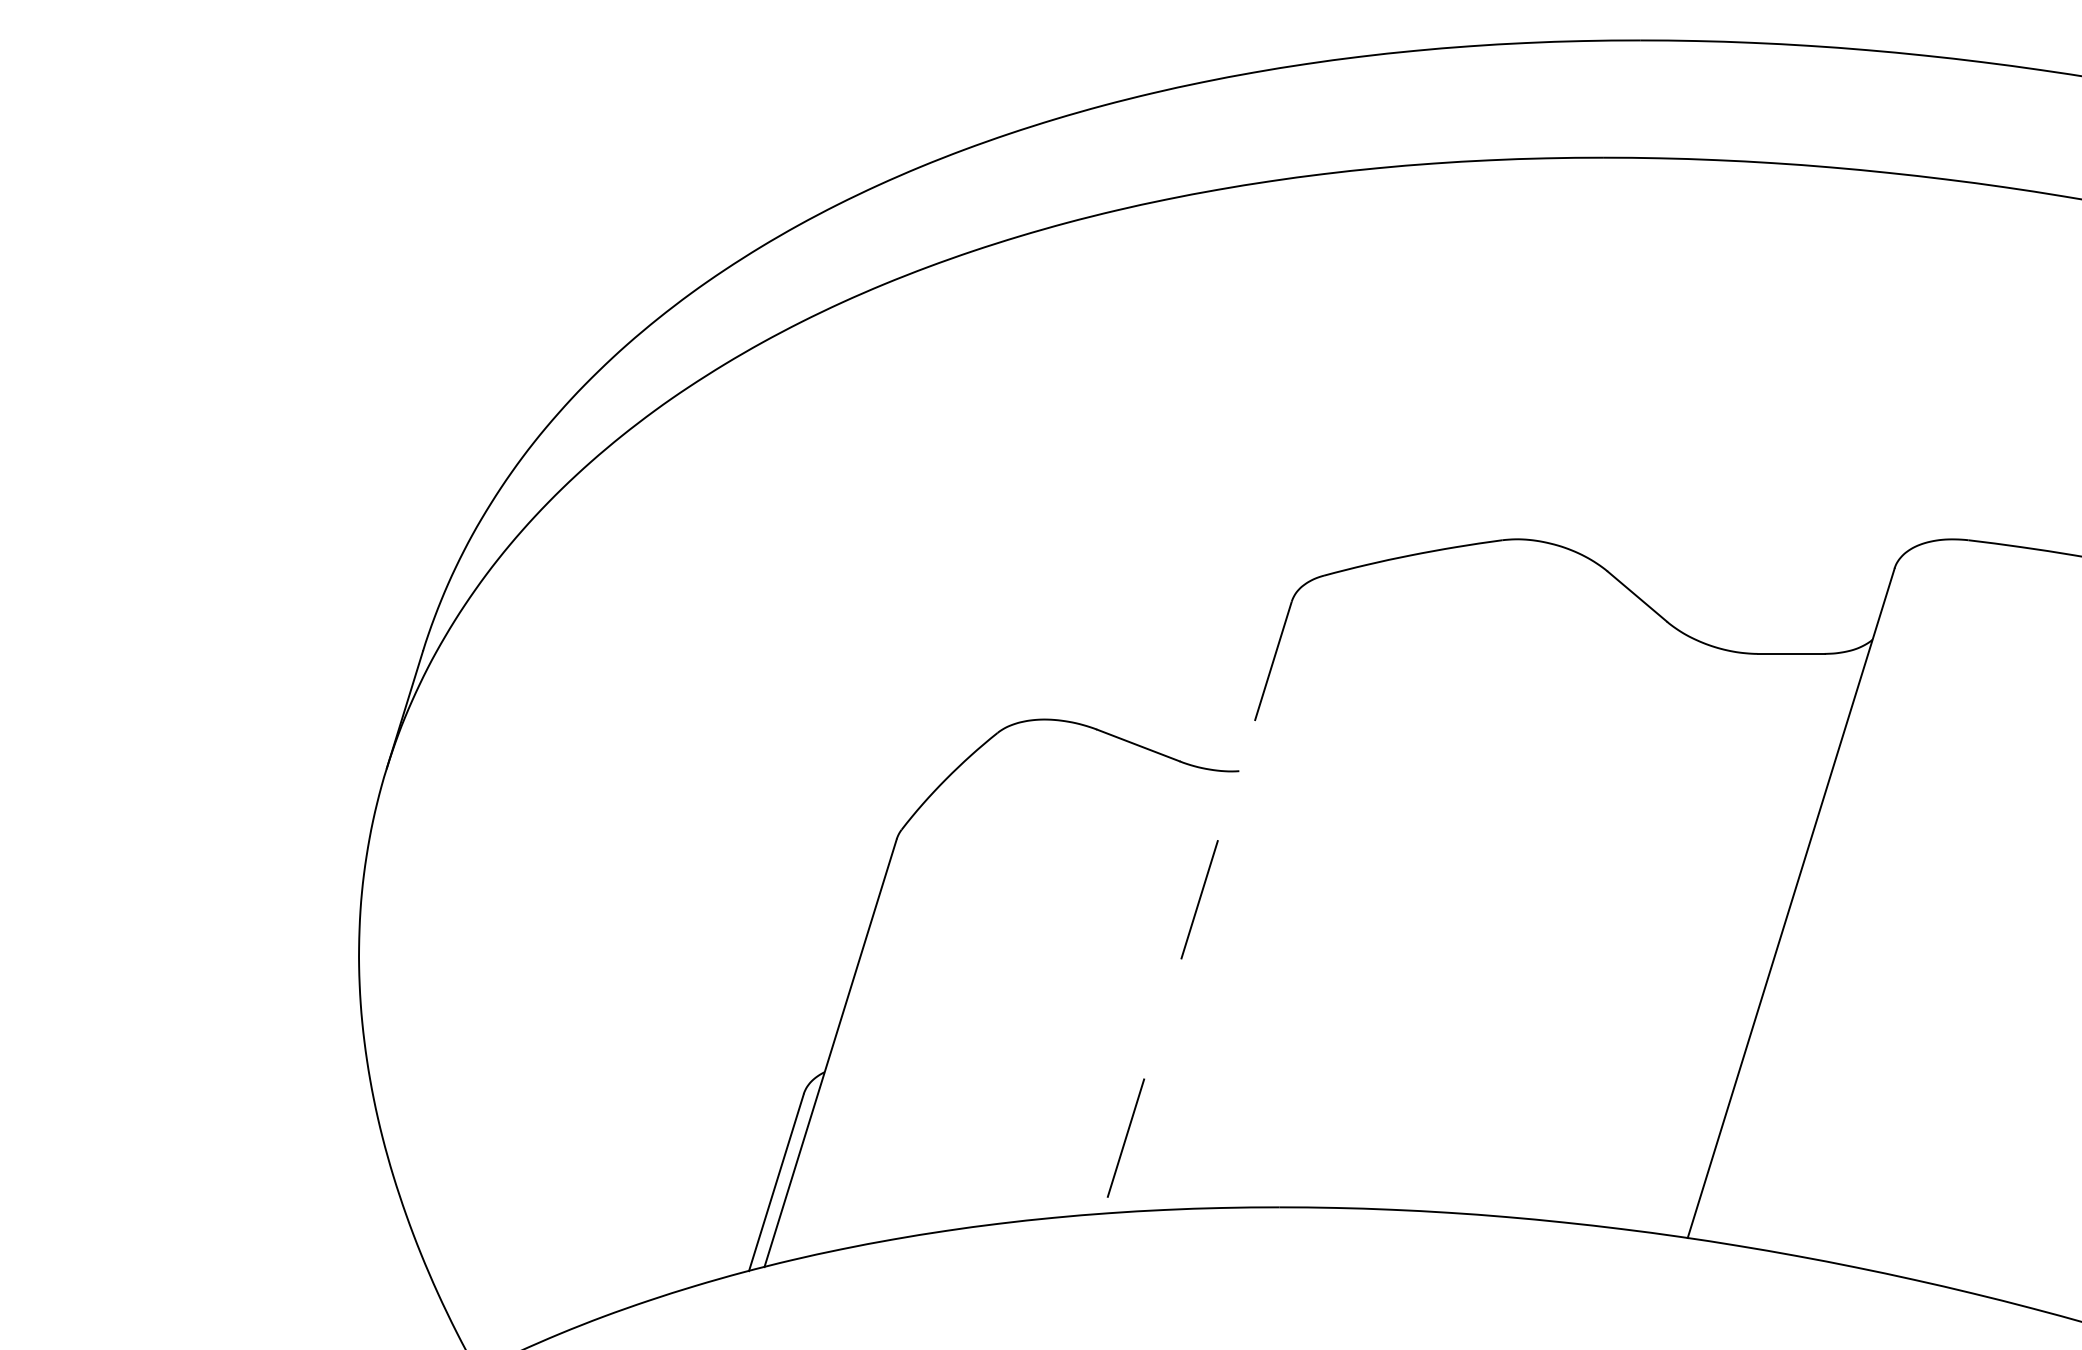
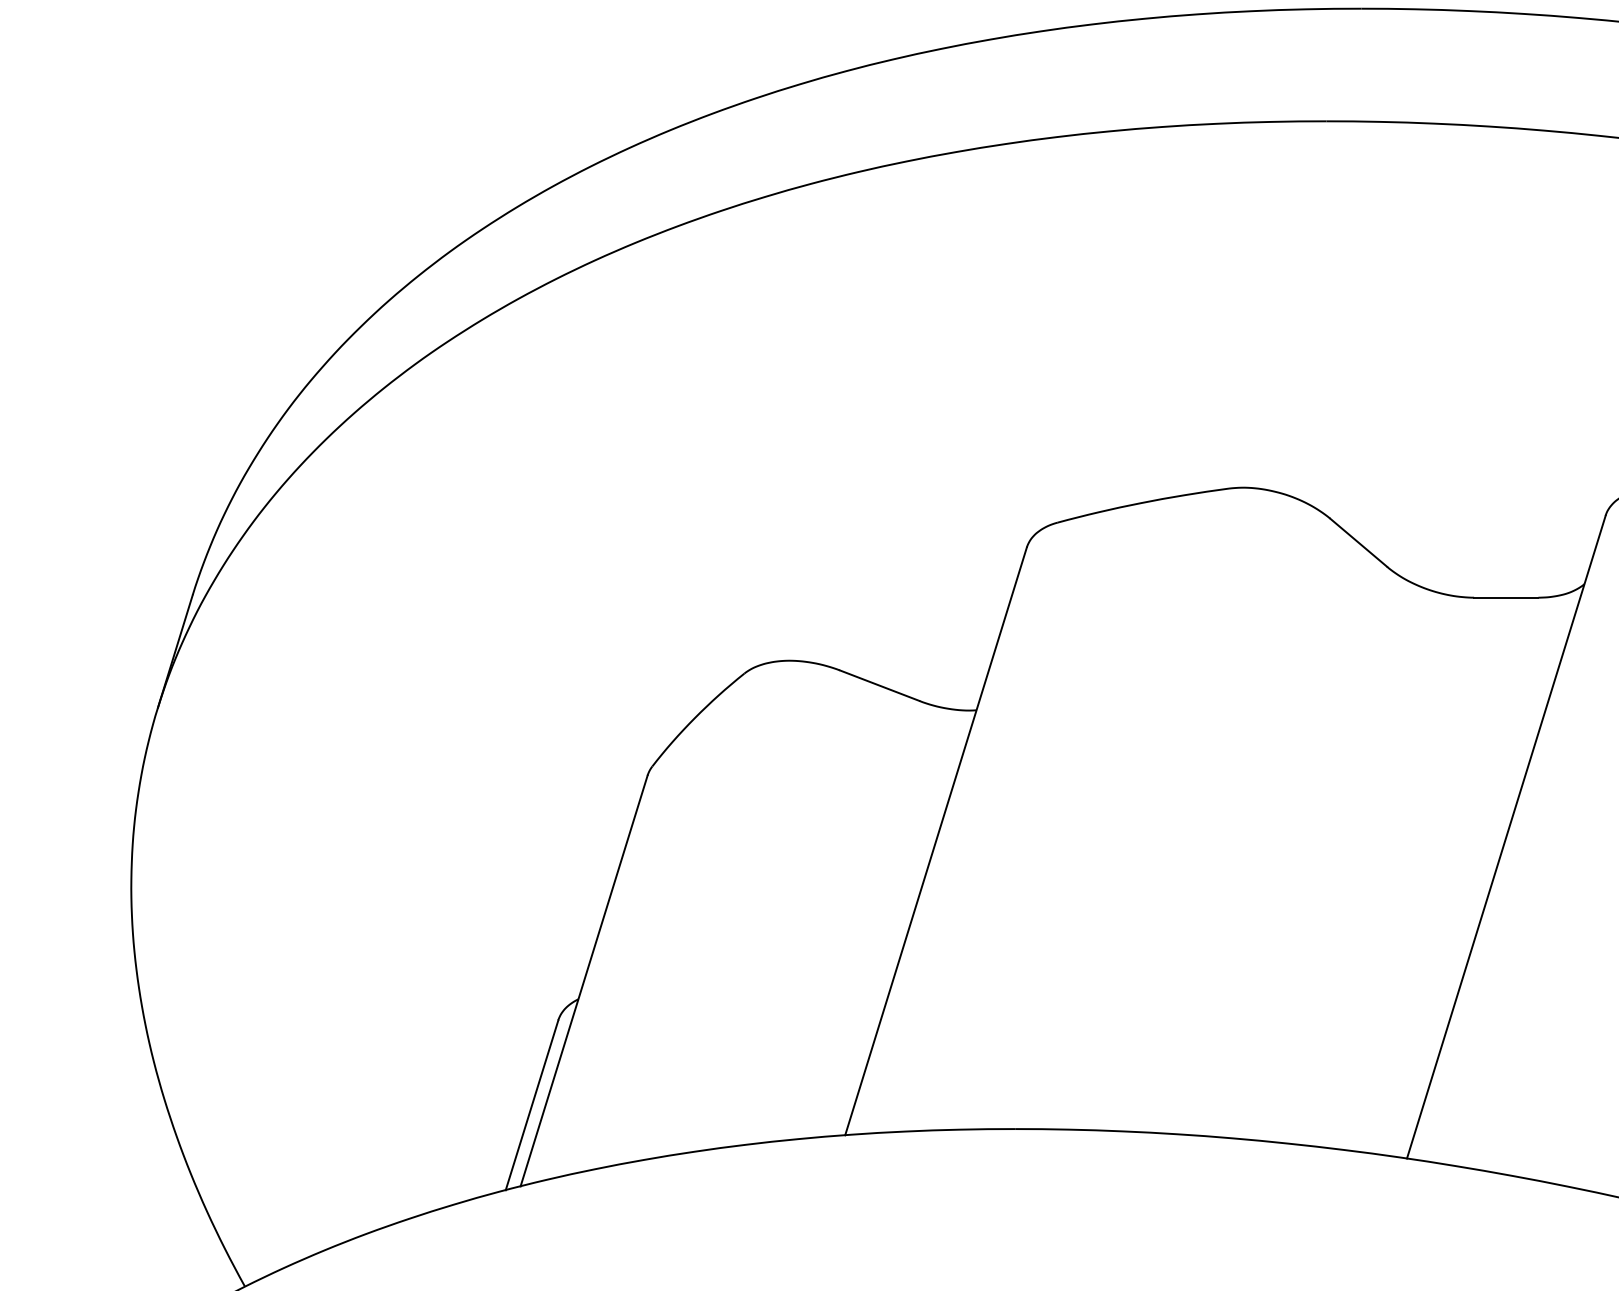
line: (1197, 908) -> (936, 842), dashed -> solid

